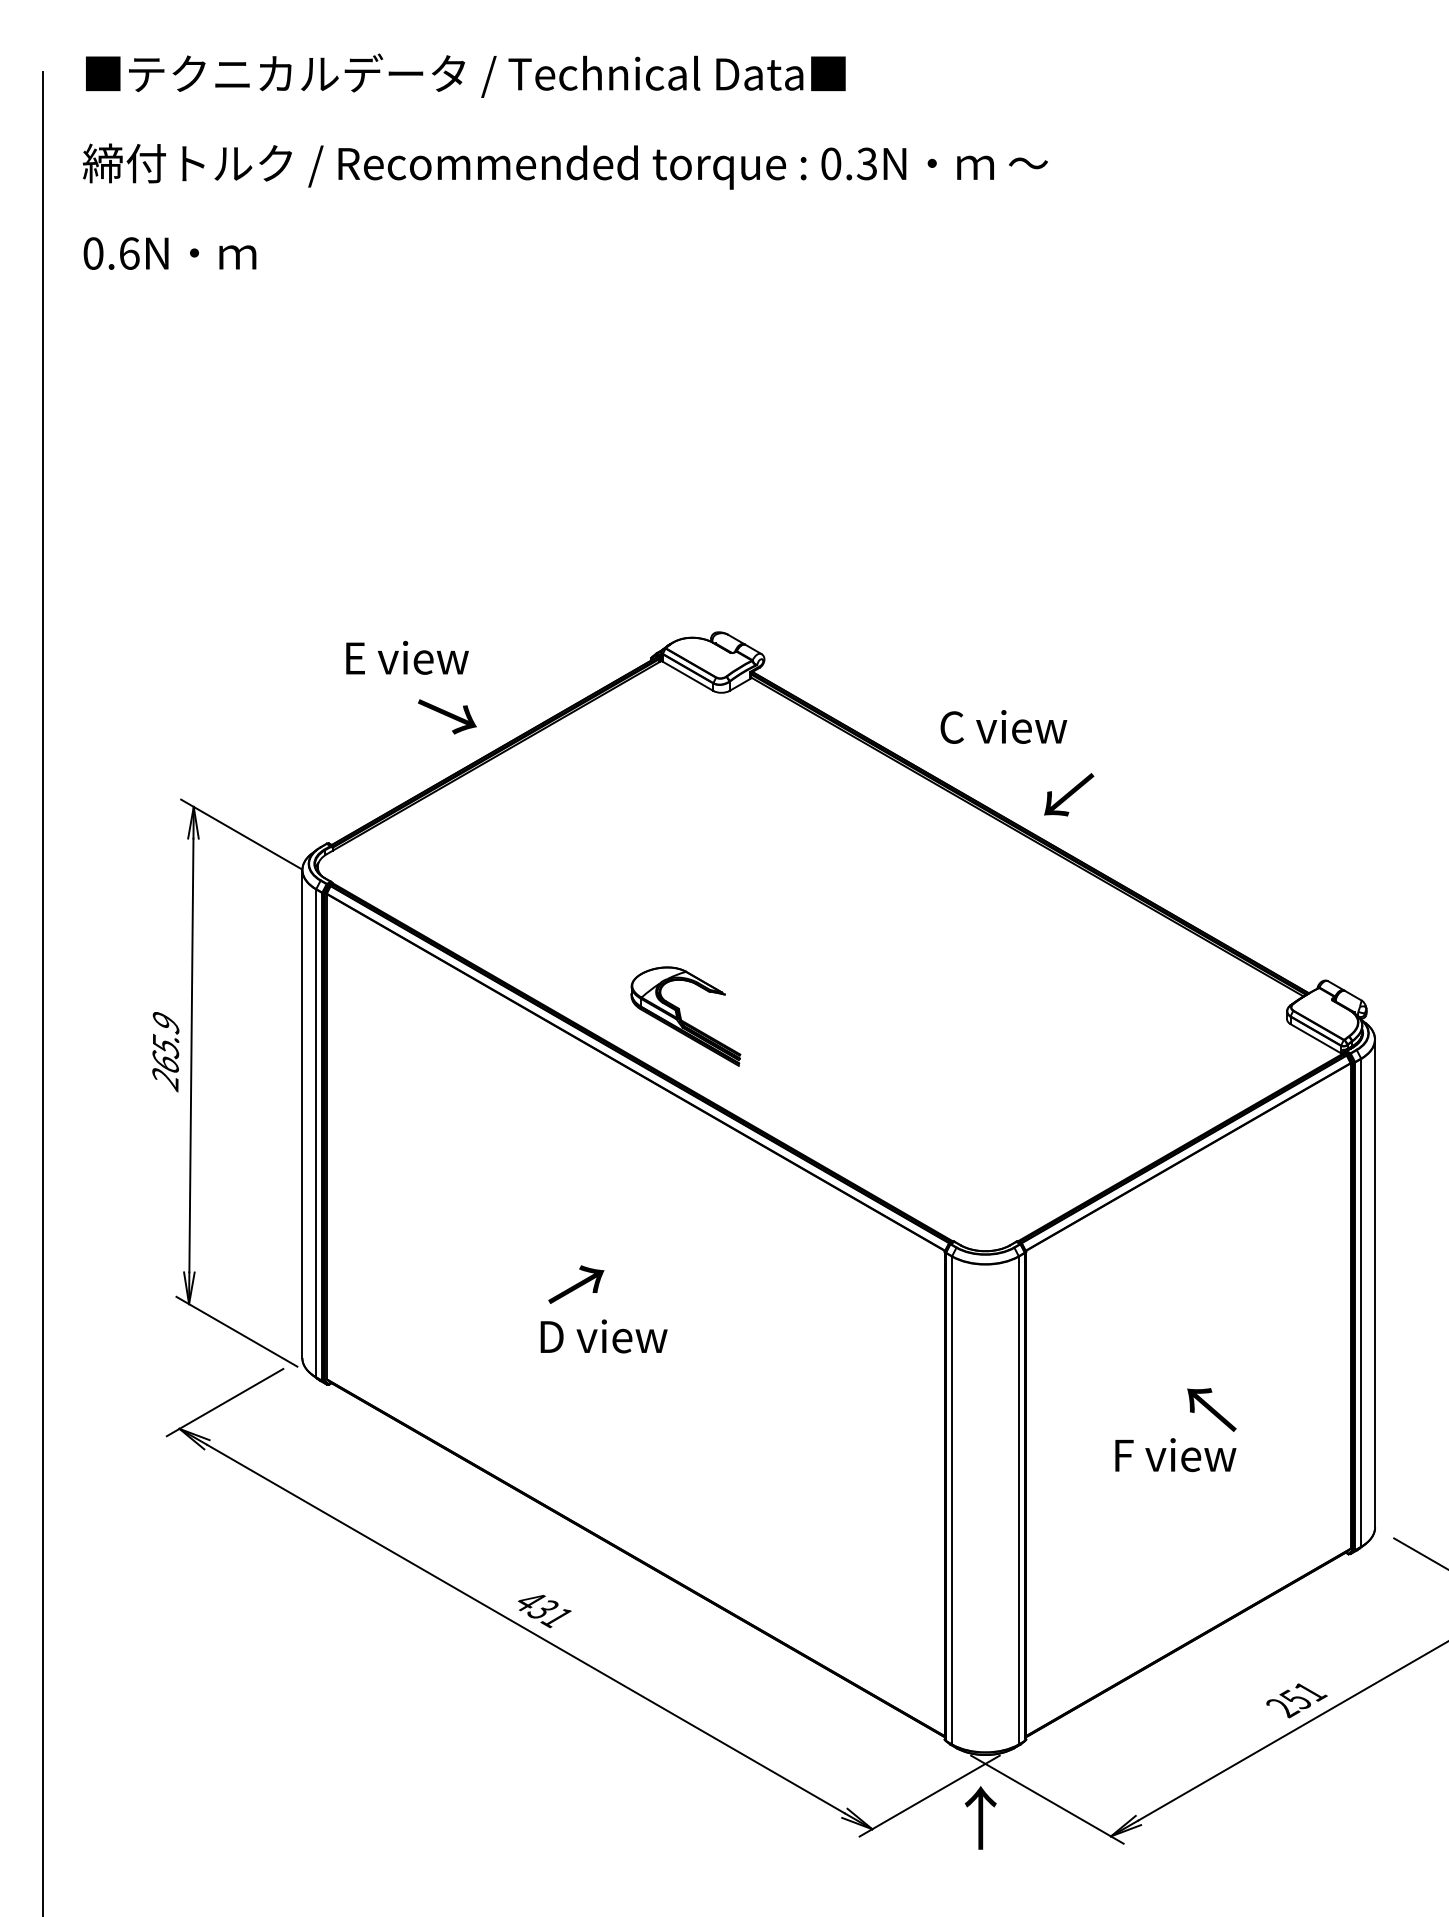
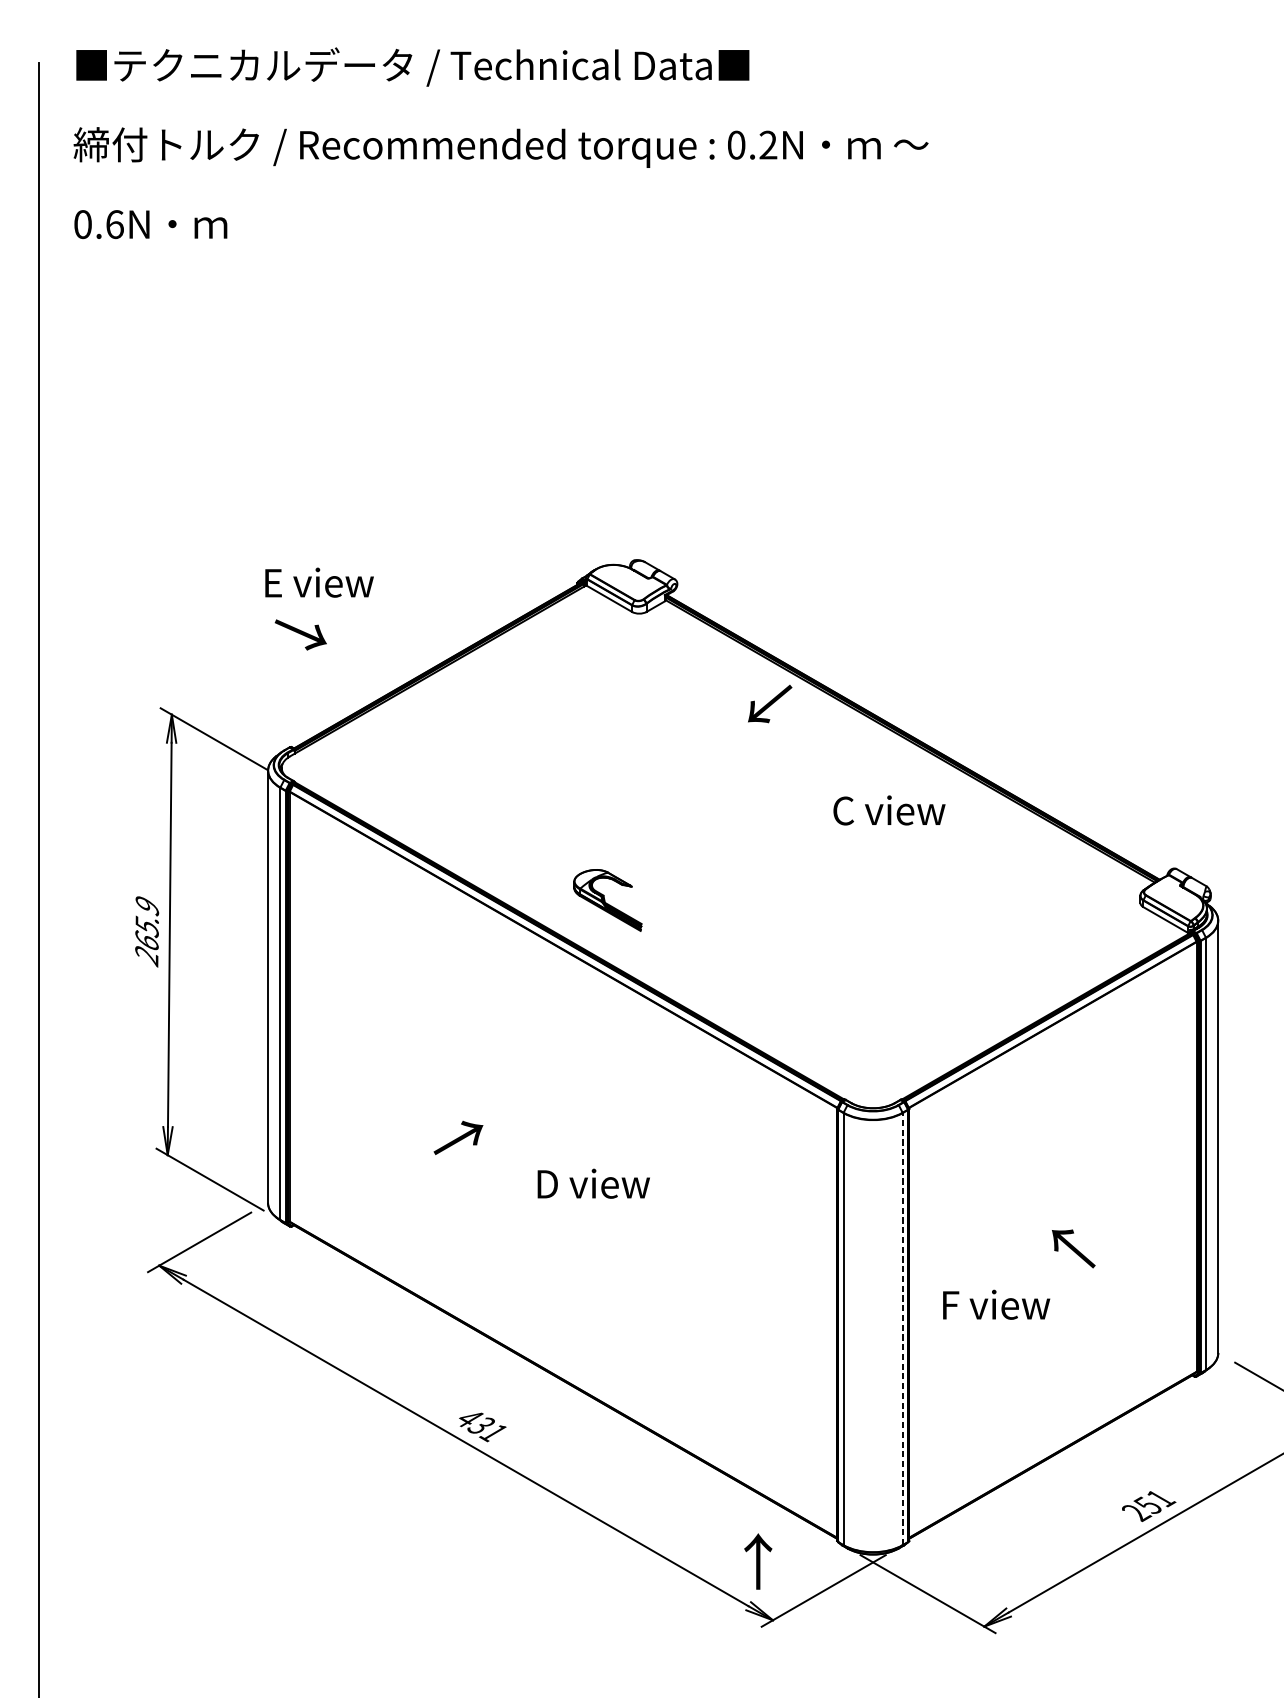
text: (867, 164) -> (768, 145), 0.3N -> 0.2N
text: (407, 657) -> (319, 582), moved
text: (447, 716) -> (300, 634), moved
text: (1003, 726) -> (889, 810), moved
text: (1069, 794) -> (770, 703), moved
part: (685, 1016) -> (607, 900), size x0.7
text: (576, 1284) -> (458, 1137), moved
text: (603, 1336) -> (593, 1183), moved
text: (1175, 1455) -> (996, 1305), moved
line: (1018, 1500) -> (902, 1329), solid -> dashed
text: (980, 1817) -> (758, 1561), moved

